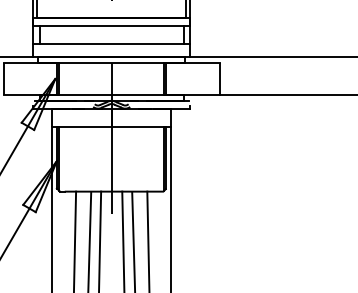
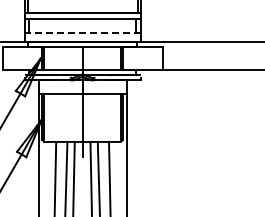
line: (111, 43) -> (82, 32), solid -> dashed

